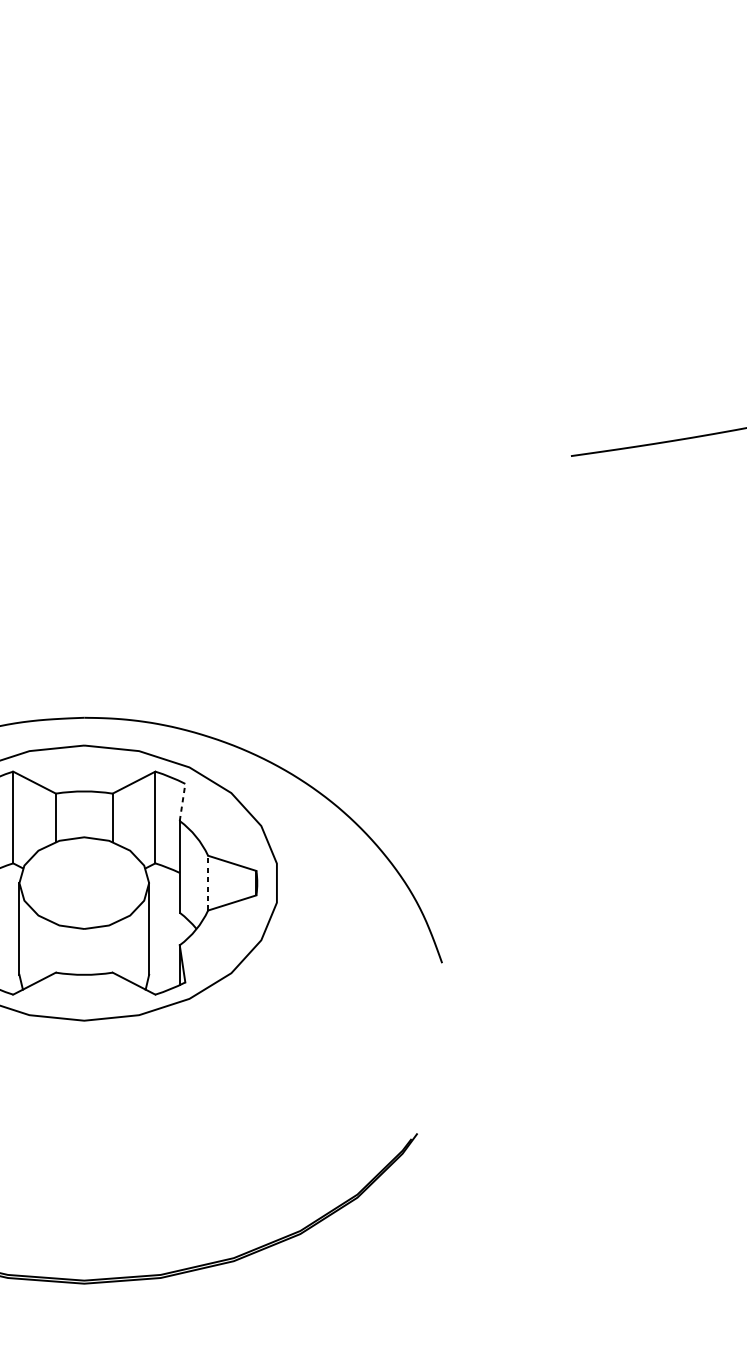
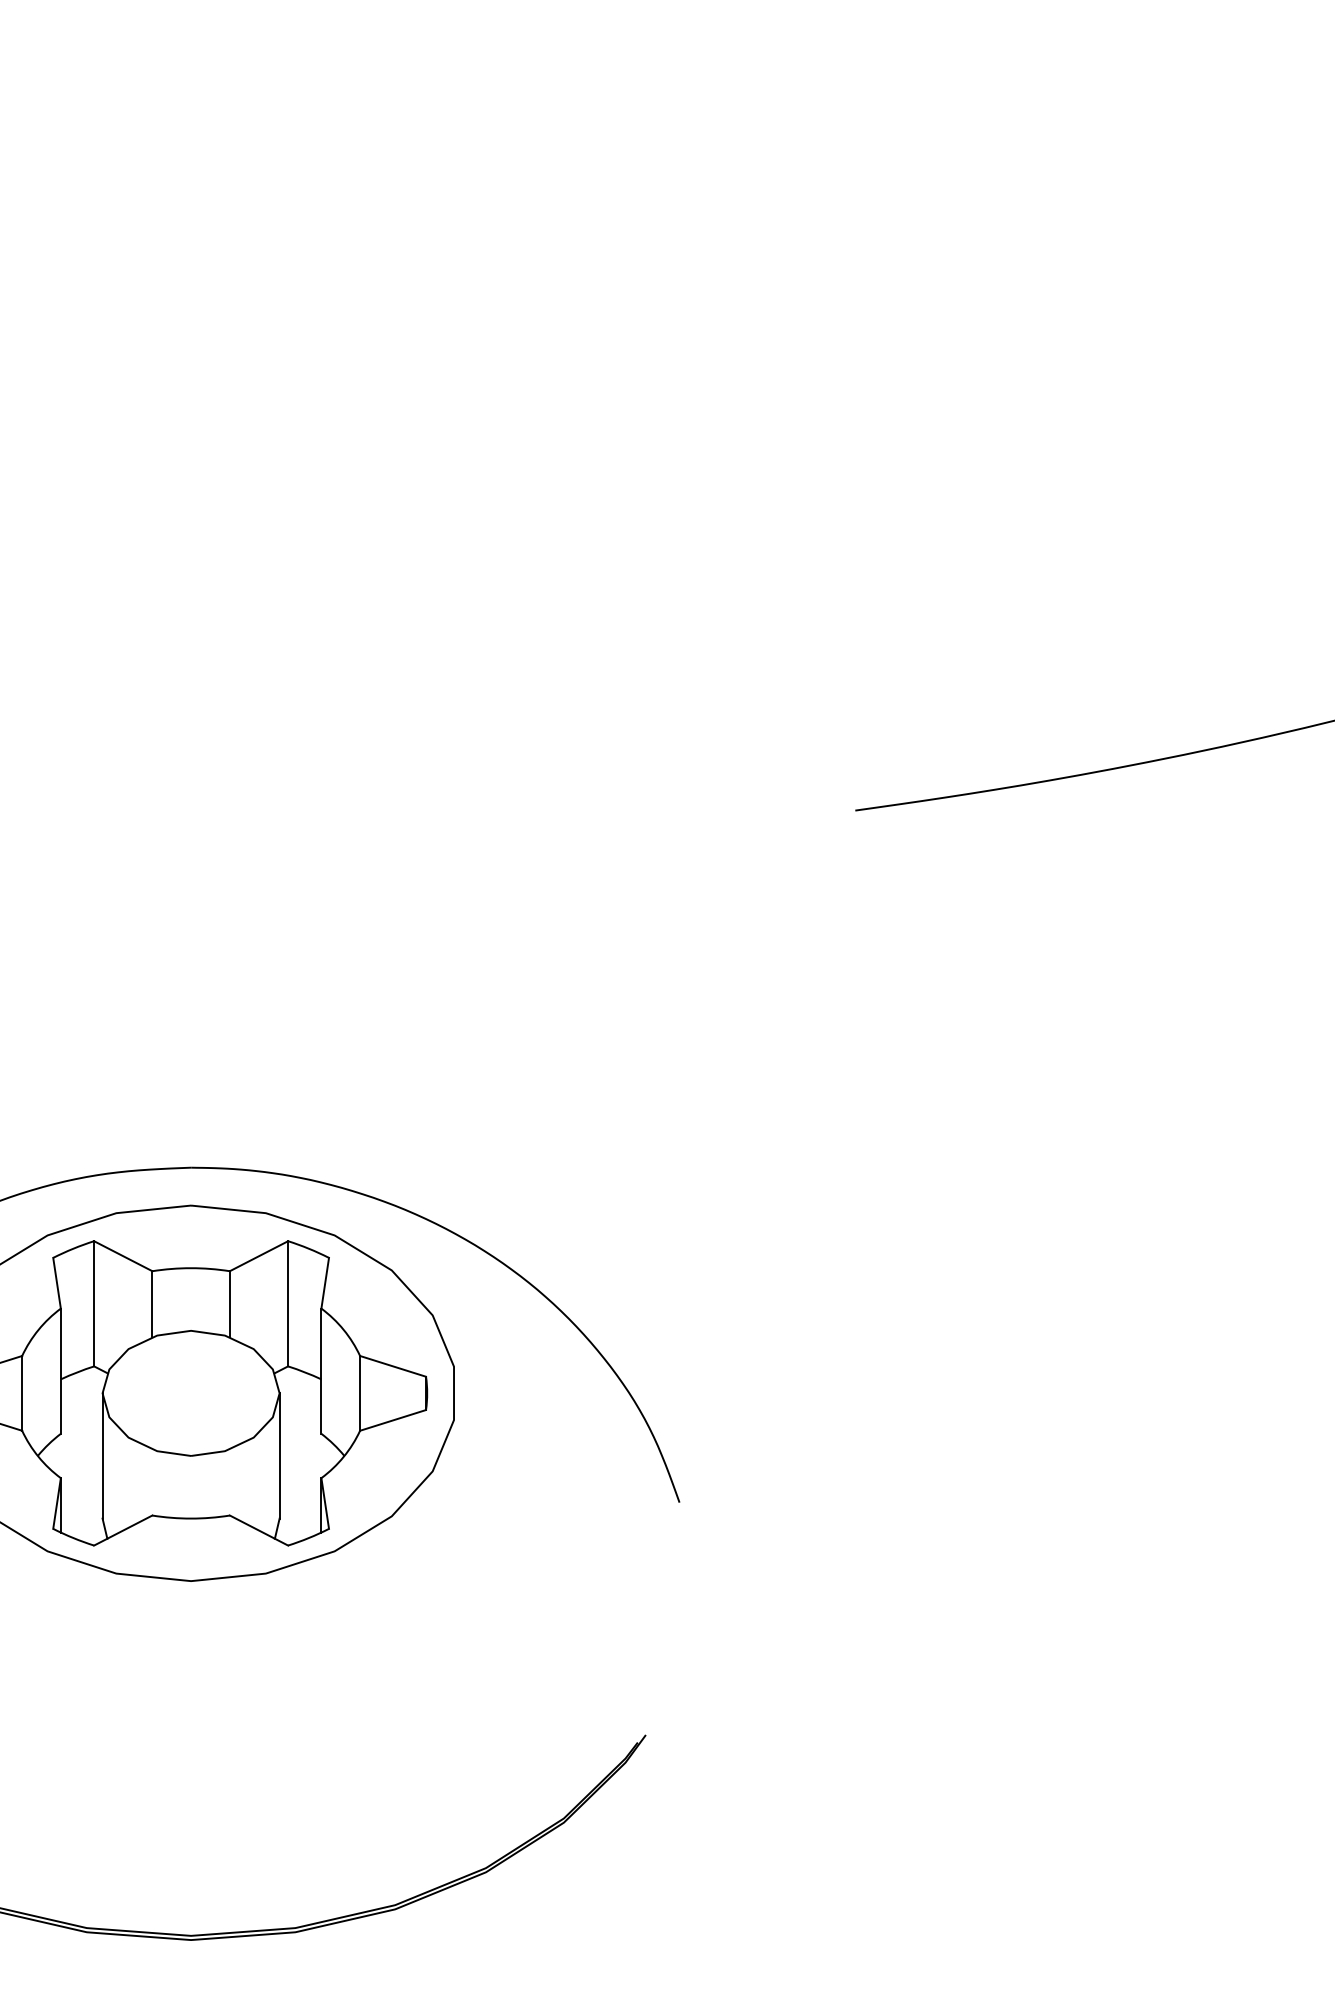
line: (182, 802) -> (325, 1283), dashed -> solid
line: (208, 882) -> (360, 1392), dashed -> solid

